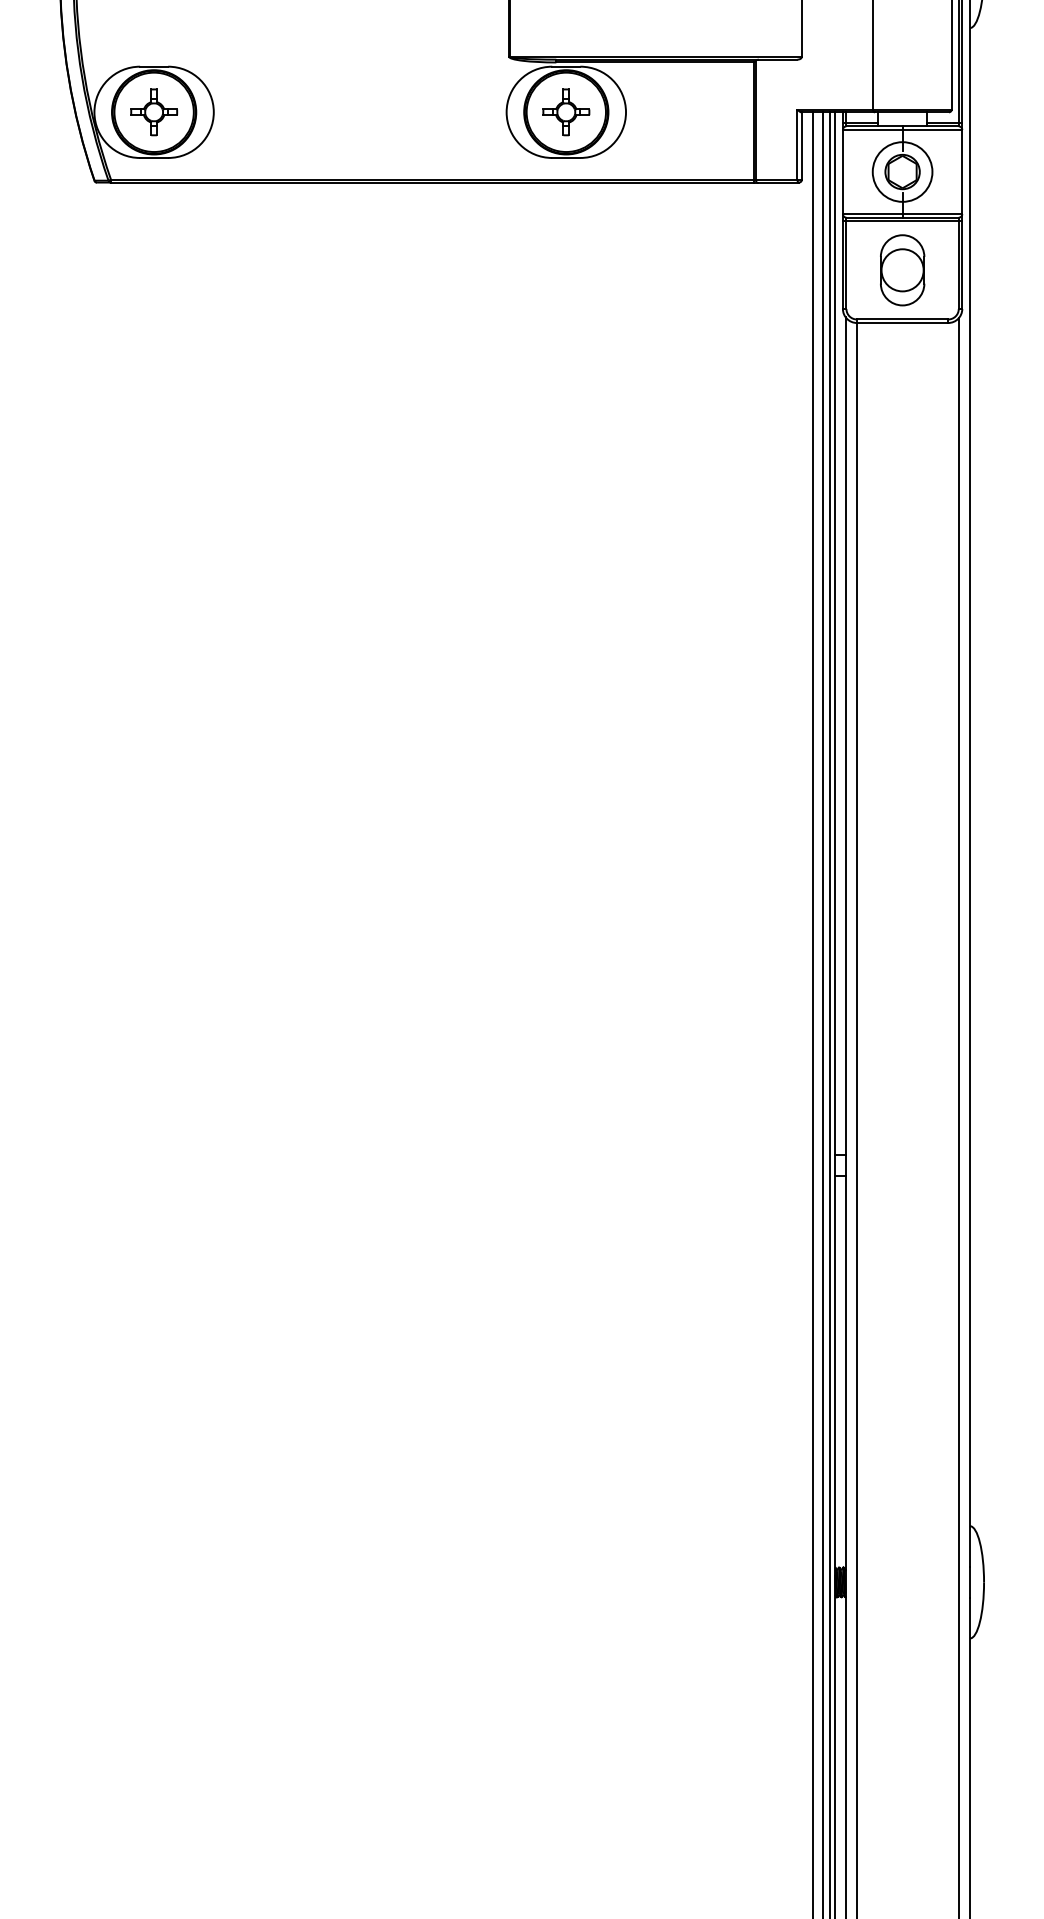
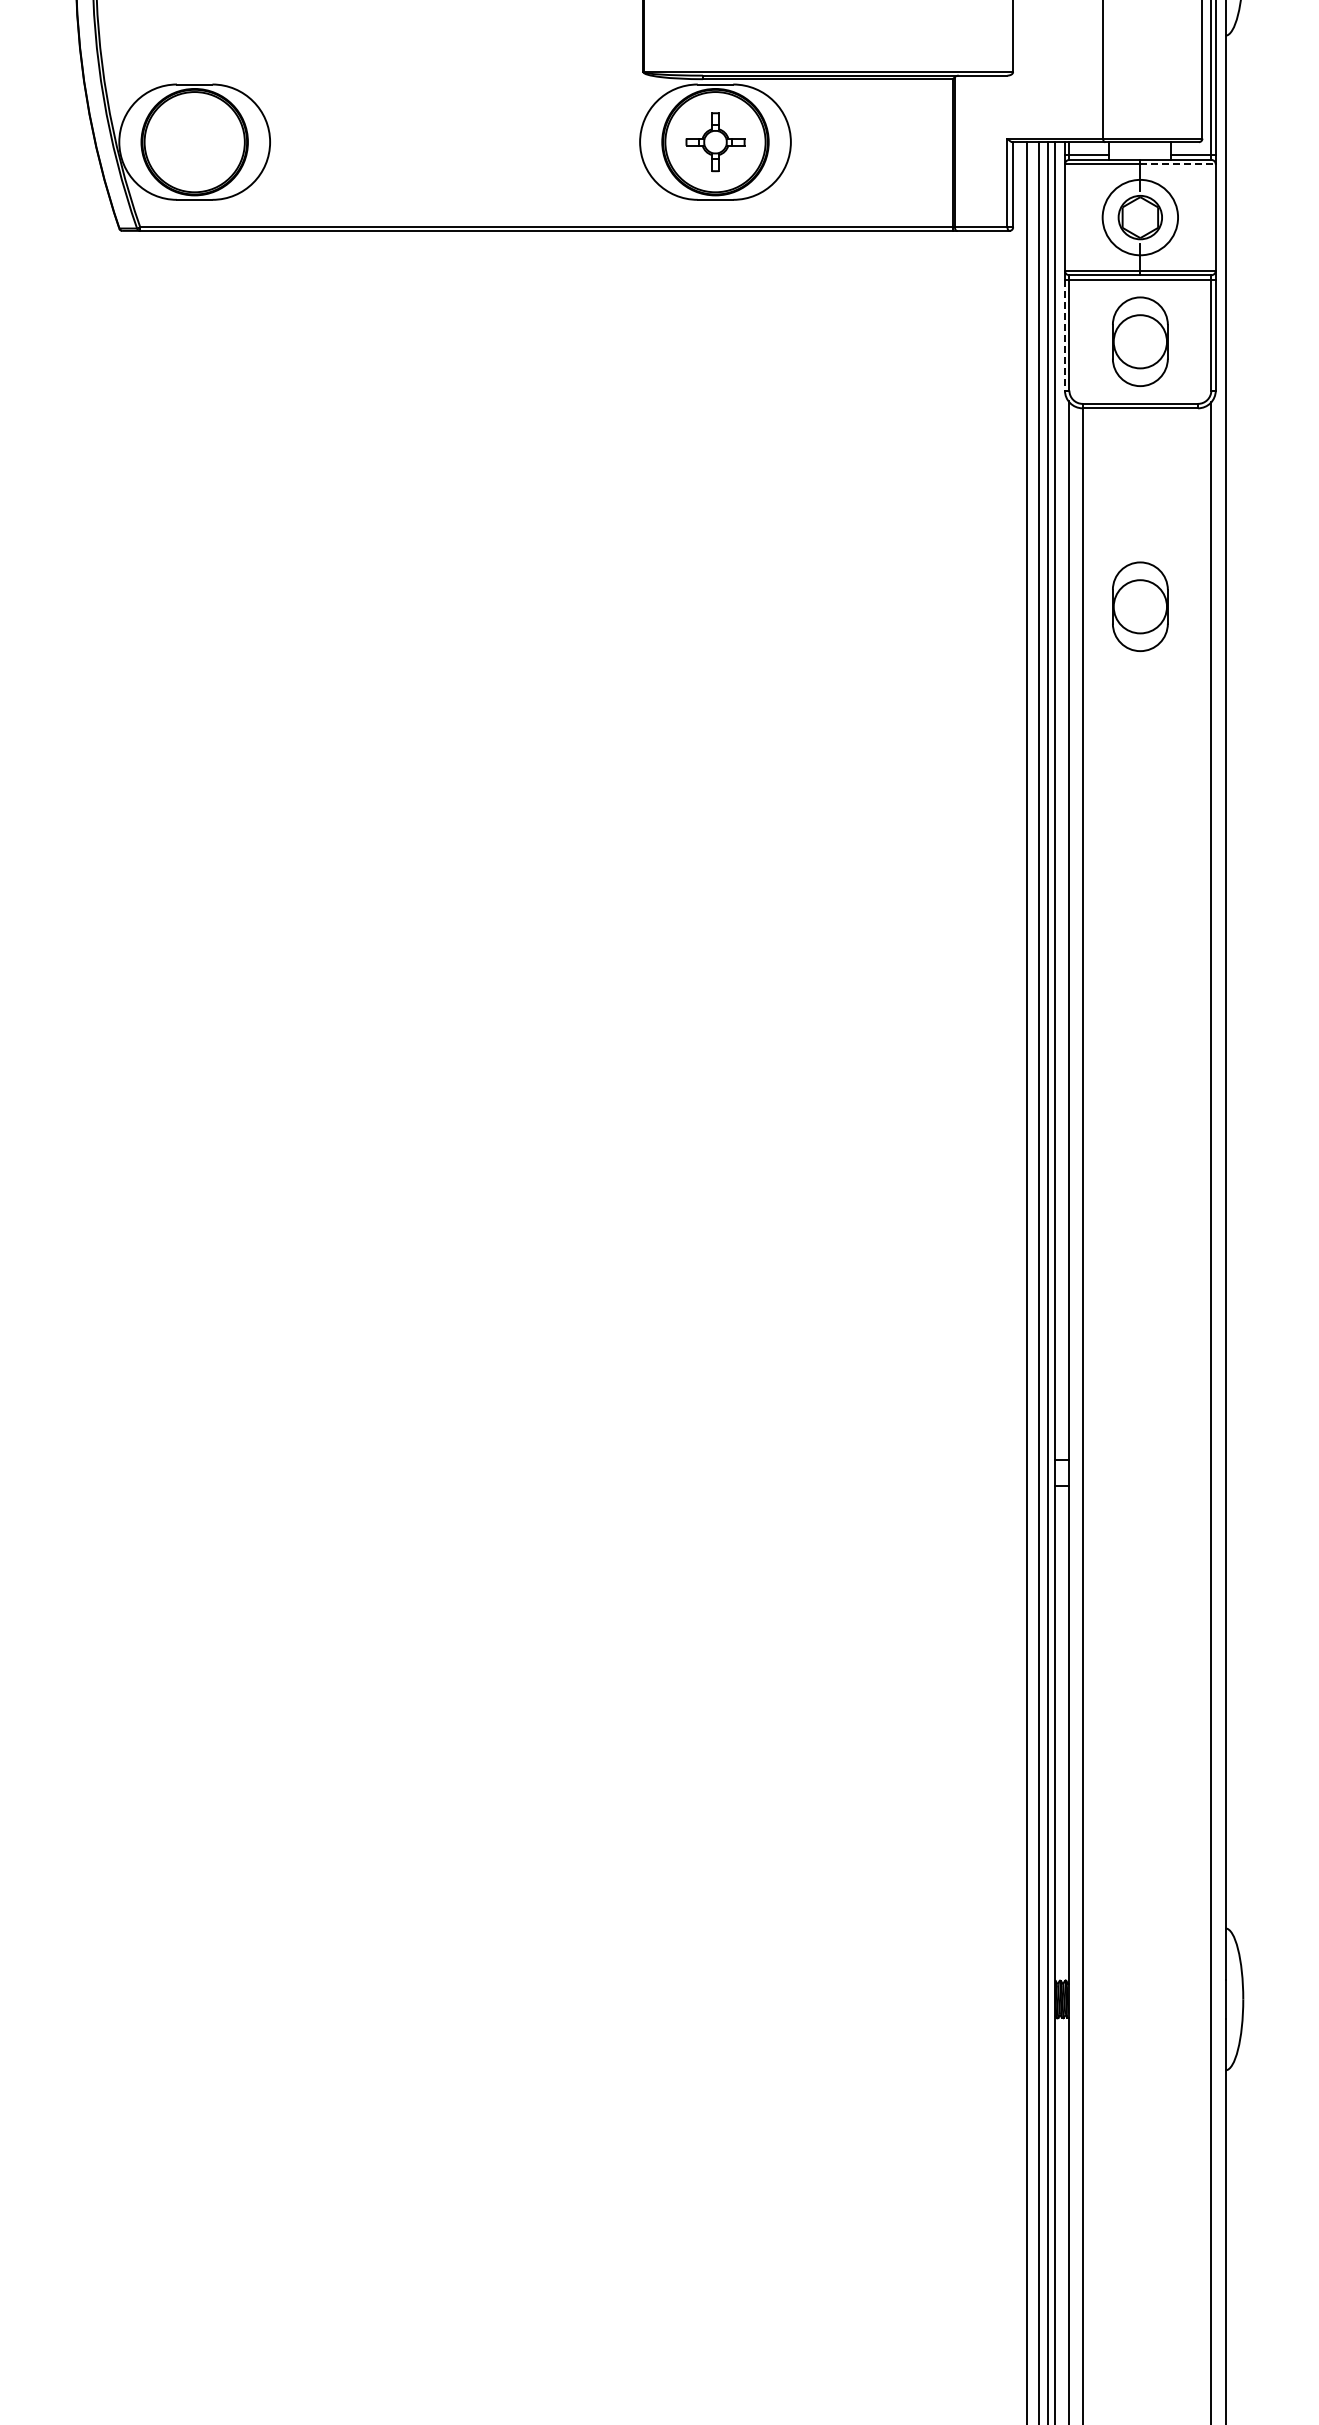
part: (153, 112) -> (194, 142), removed
line: (932, 130) -> (1178, 164), solid -> dashed
line: (842, 265) -> (1064, 335), solid -> dashed
part: (902, 479) -> (1140, 606), added

